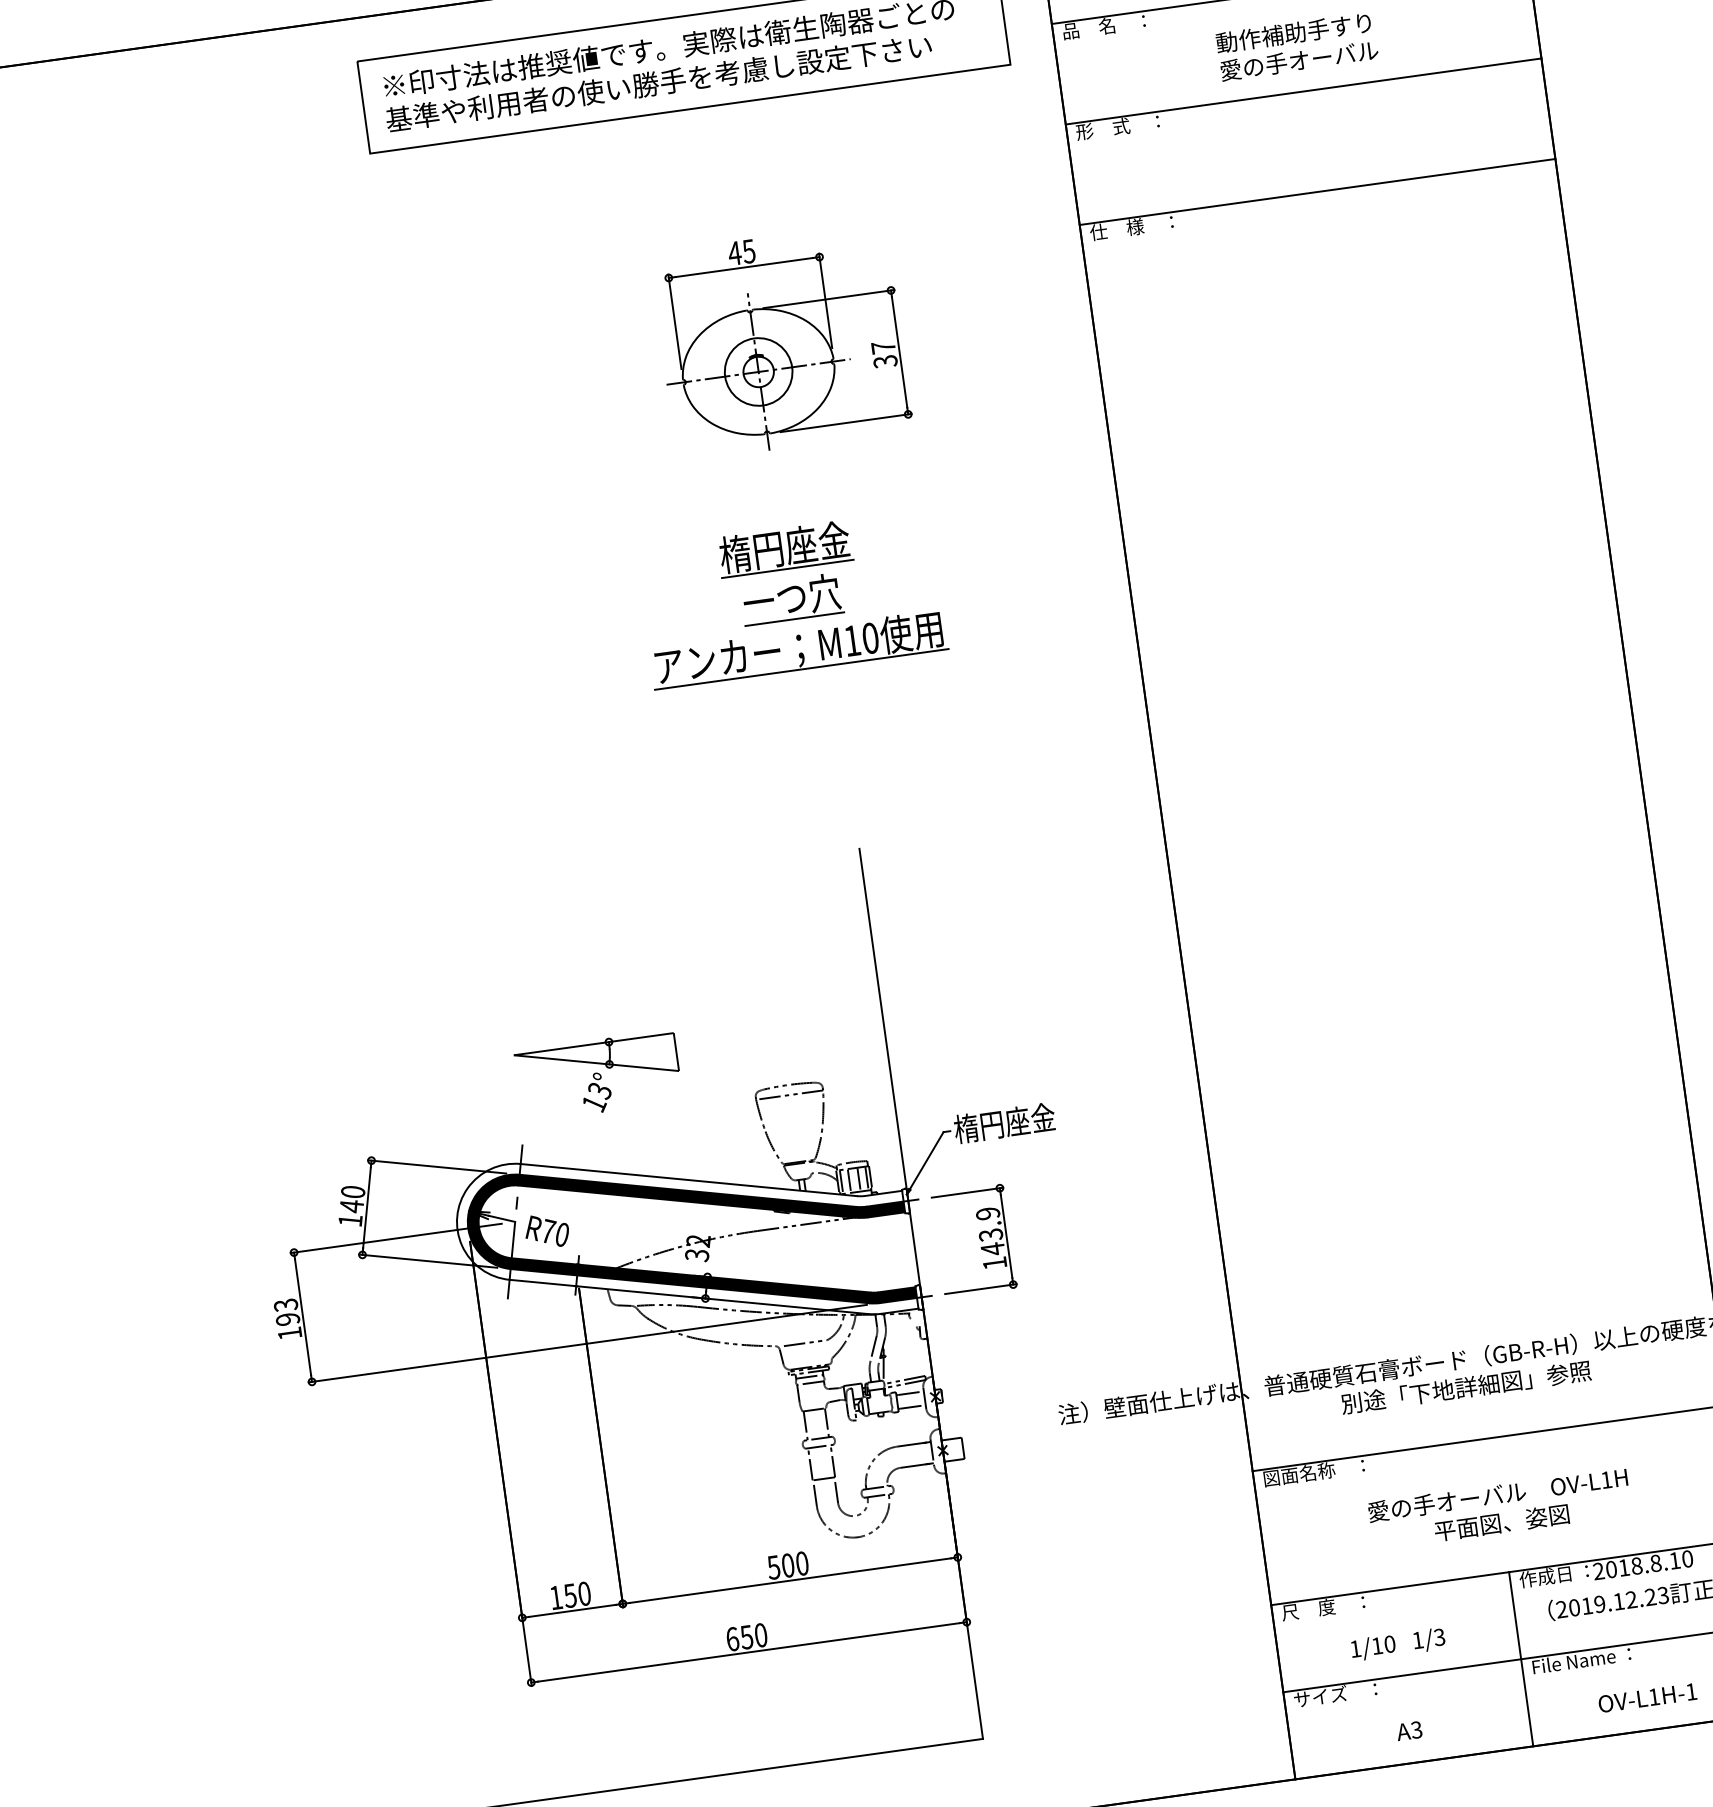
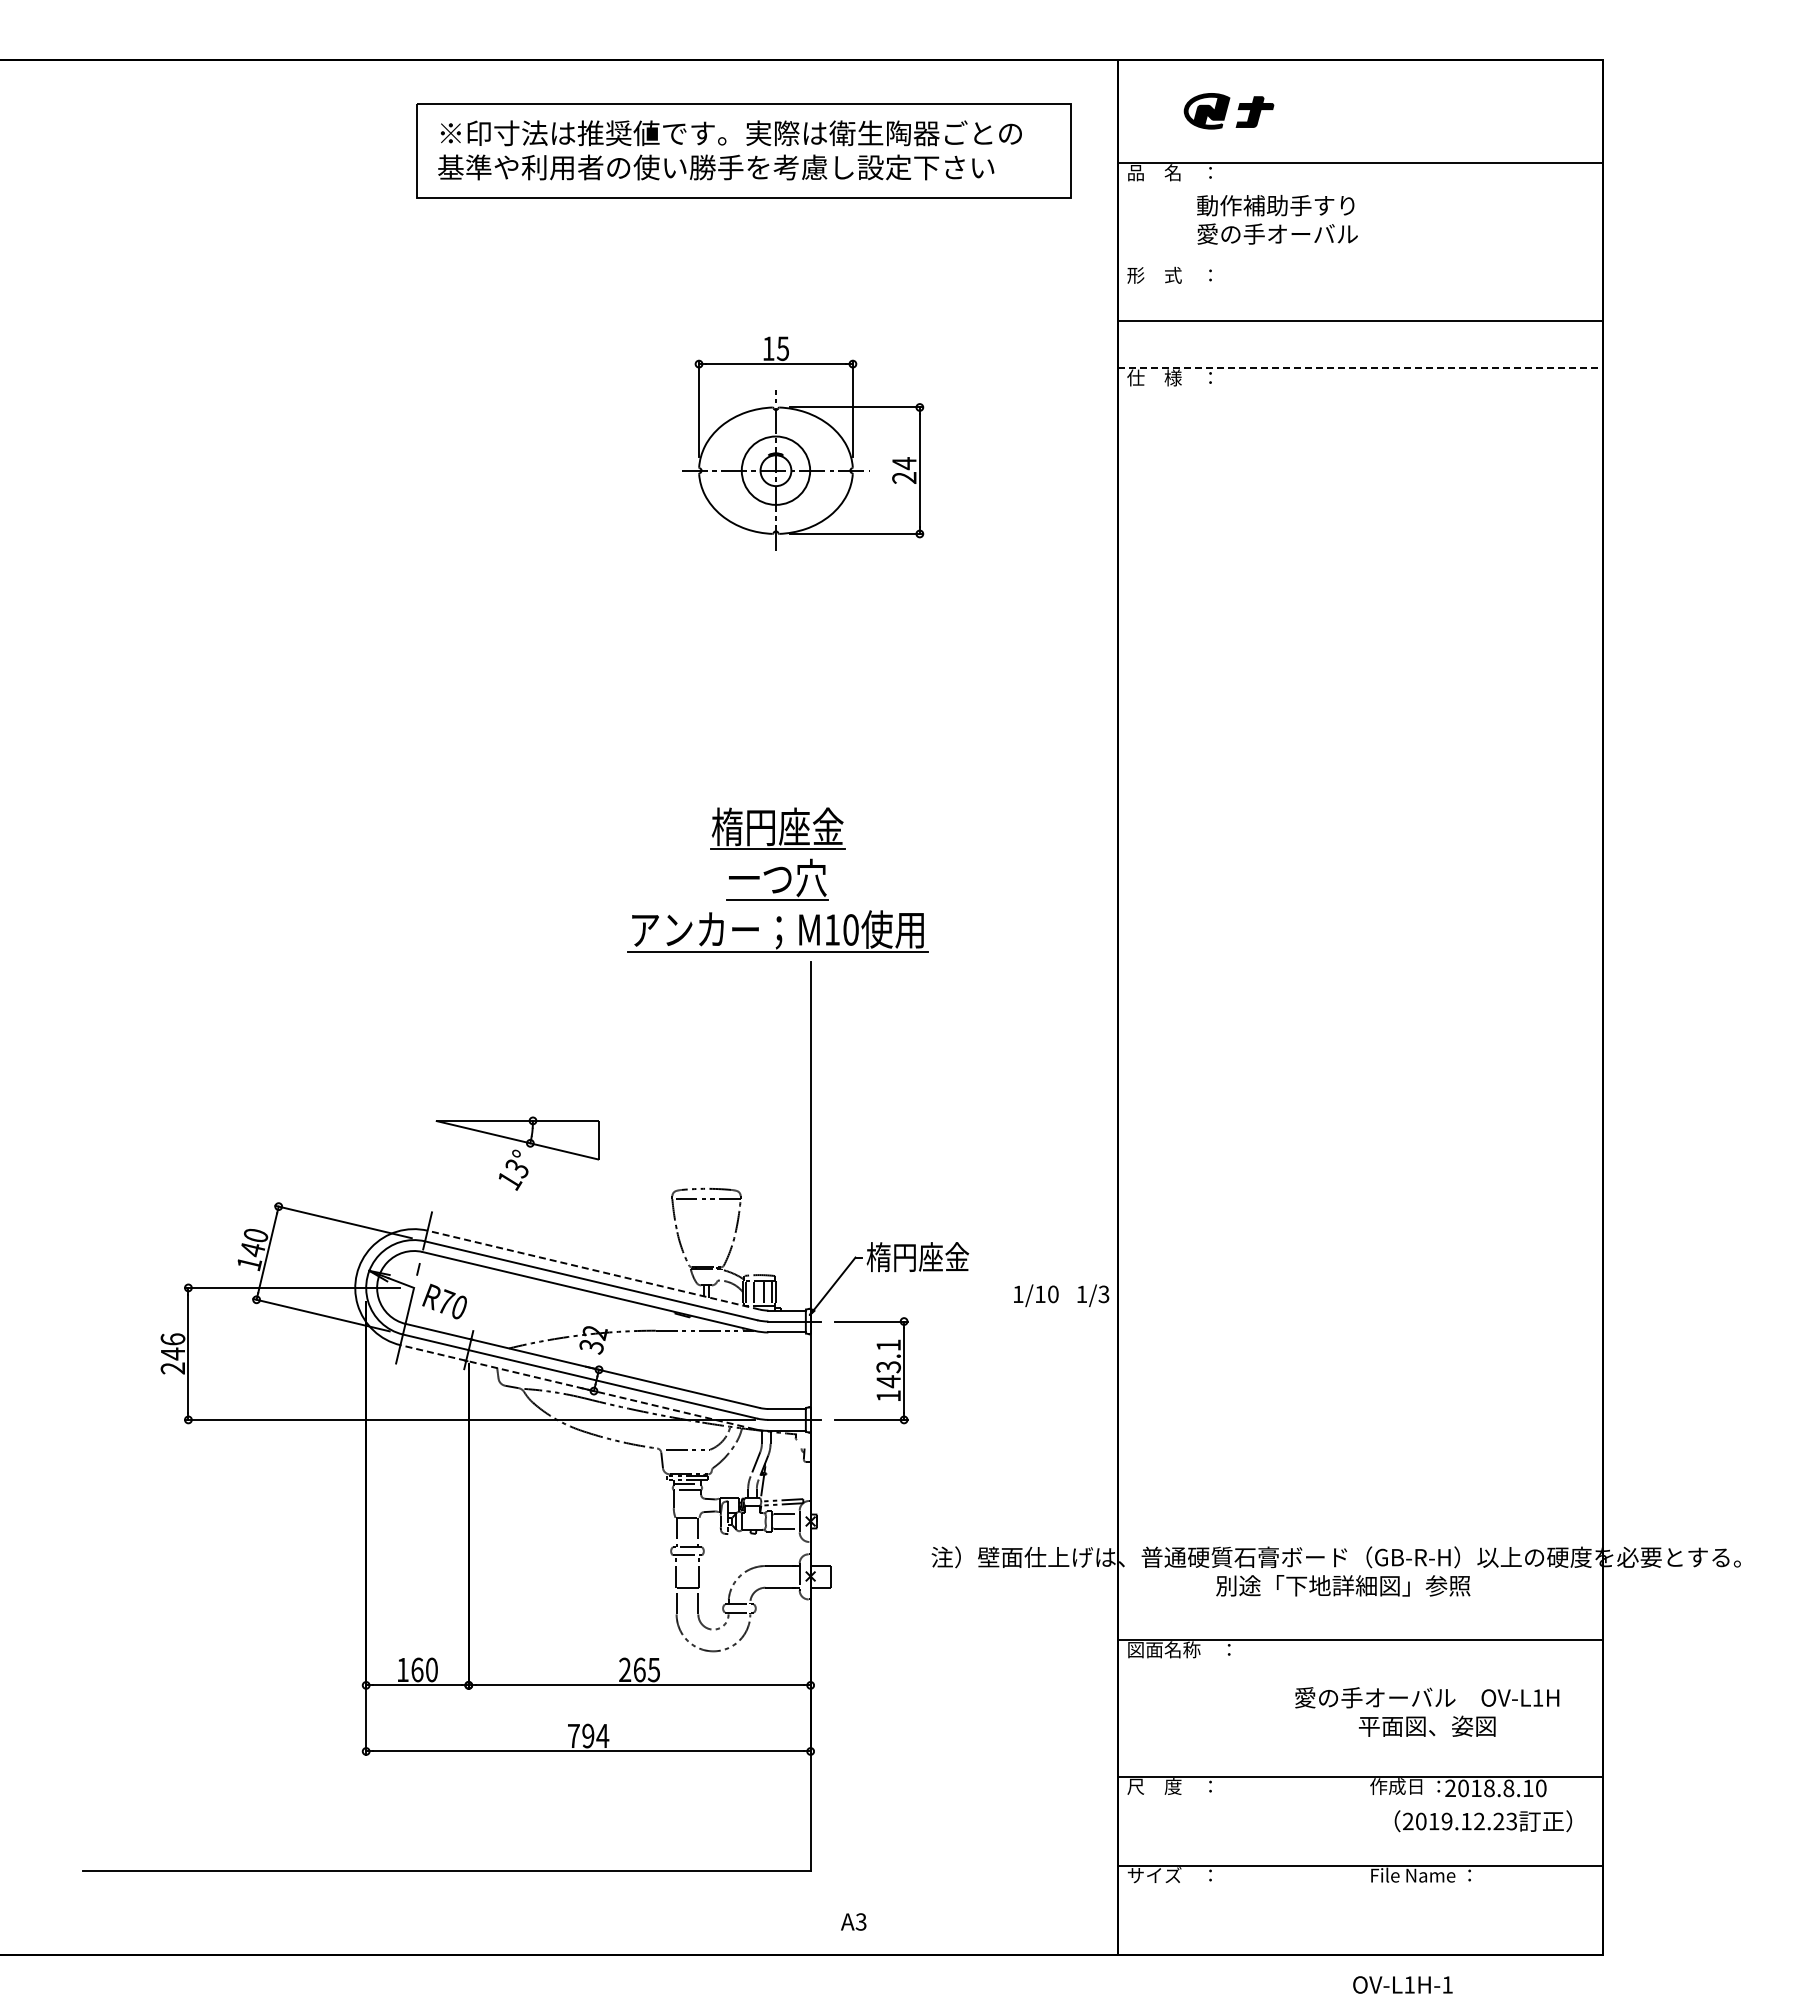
text: (1297, 46) -> (1277, 219), moved
line: (1303, 91) -> (1360, 320), moved
line: (1317, 192) -> (1360, 368), solid -> dashed
text: (734, 253) -> (768, 348), 45 -> 15
text: (884, 354) -> (904, 470), 37 -> 24
part: (788, 591) -> (775, 871), moved
line: (688, 1180) -> (593, 1270), solid -> dashed
text: (987, 1213) -> (888, 1345), 143.9 -> 143.1
fill: (688, 1239) -> (585, 1329), removed
line: (688, 1297) -> (577, 1387), solid -> dashed
text: (287, 1318) -> (172, 1353), 193 -> 246
text: (1500, 1508) -> (1427, 1711), moved
text: (787, 1565) -> (639, 1669), 500 -> 265
text: (570, 1595) -> (417, 1669), 150 -> 160
text: (746, 1636) -> (588, 1735), 650 -> 794
text: (1398, 1644) -> (1061, 1295), moved
line: (1521, 1659) -> (1360, 1865), removed
text: (1647, 1697) -> (1402, 1984), moved
text: (1409, 1730) -> (853, 1921), moved

